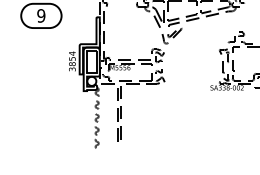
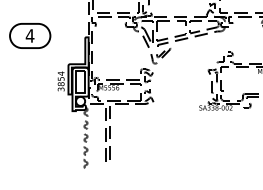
text: (40, 15) -> (29, 35), 9 -> 4

